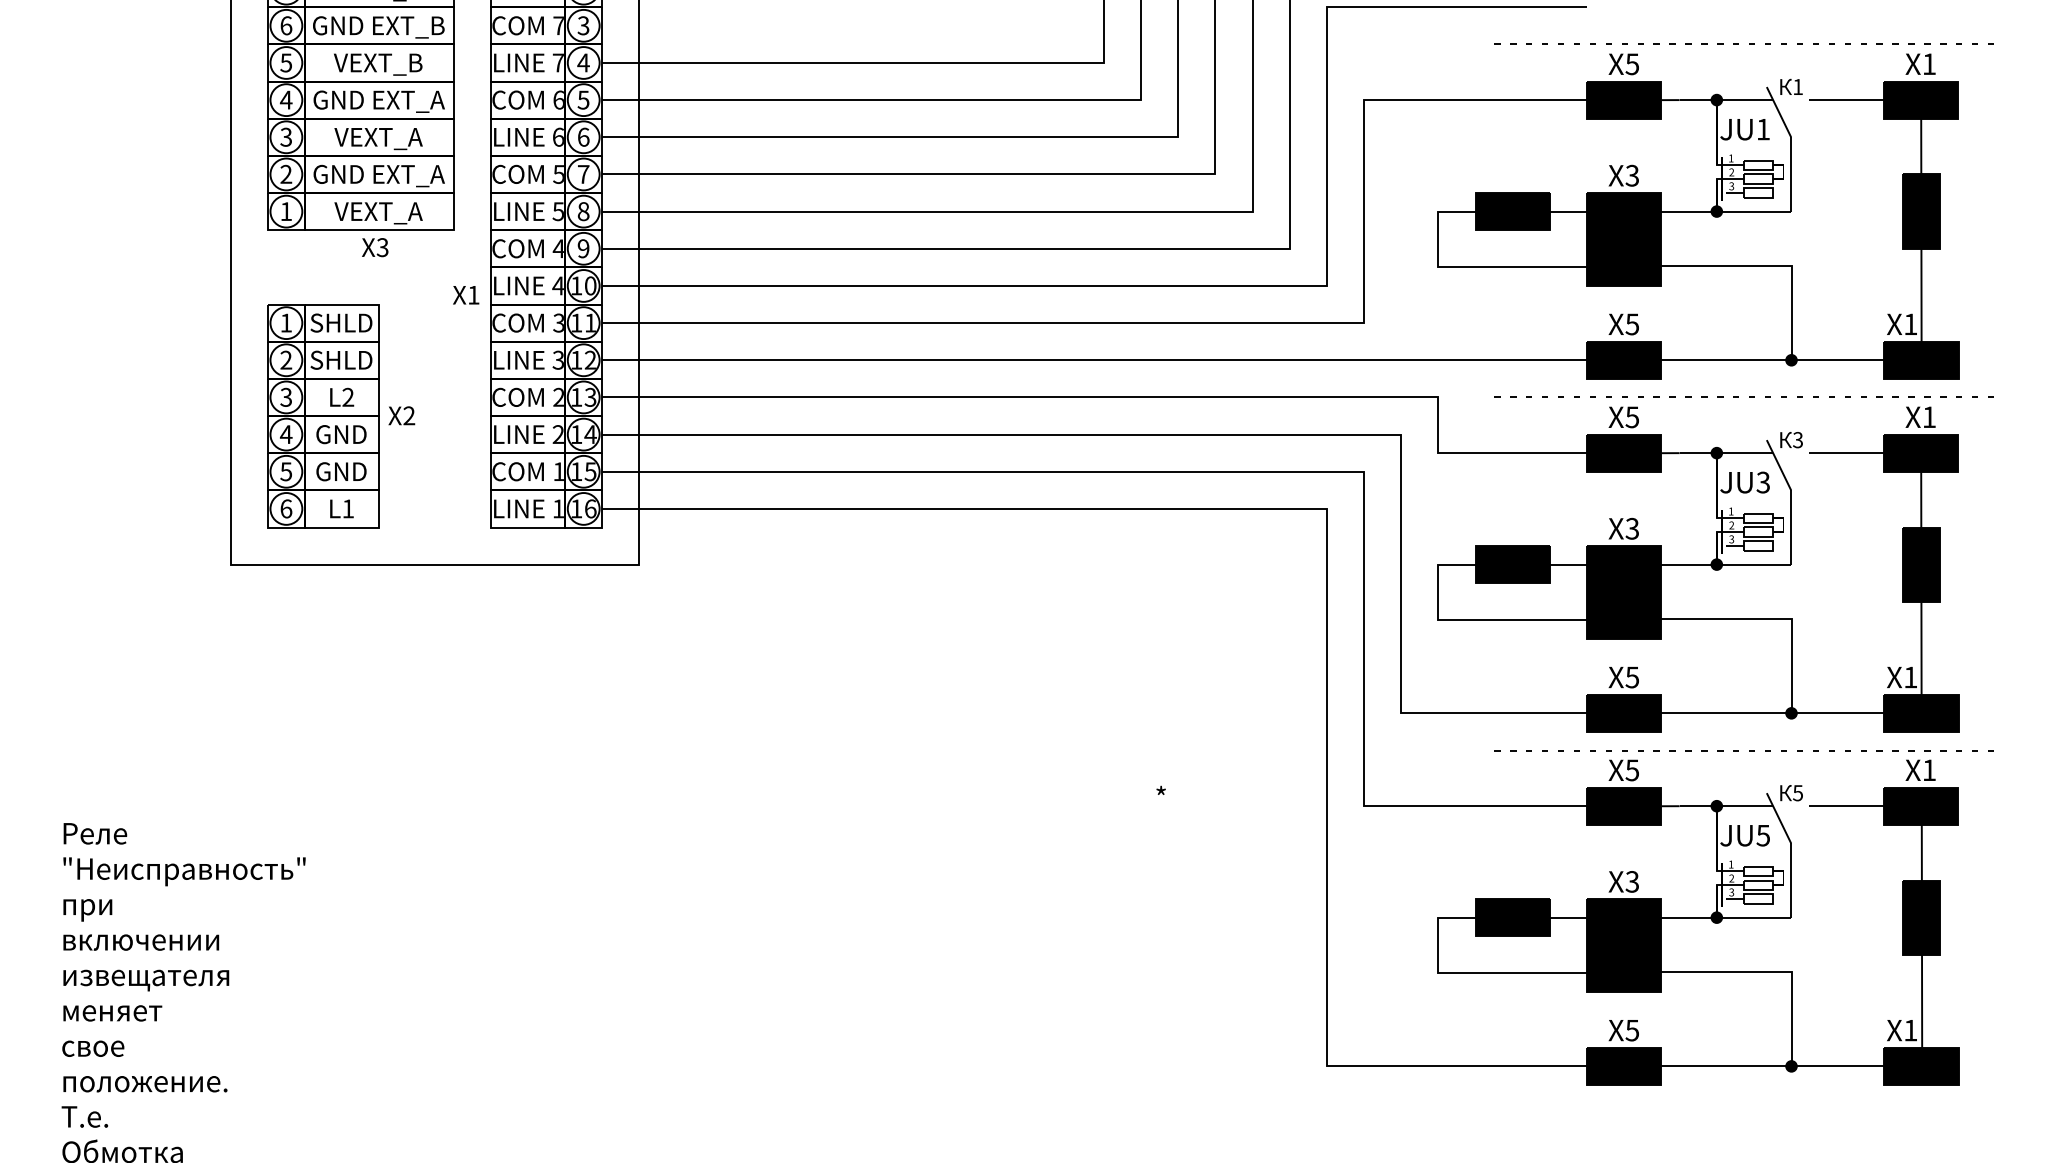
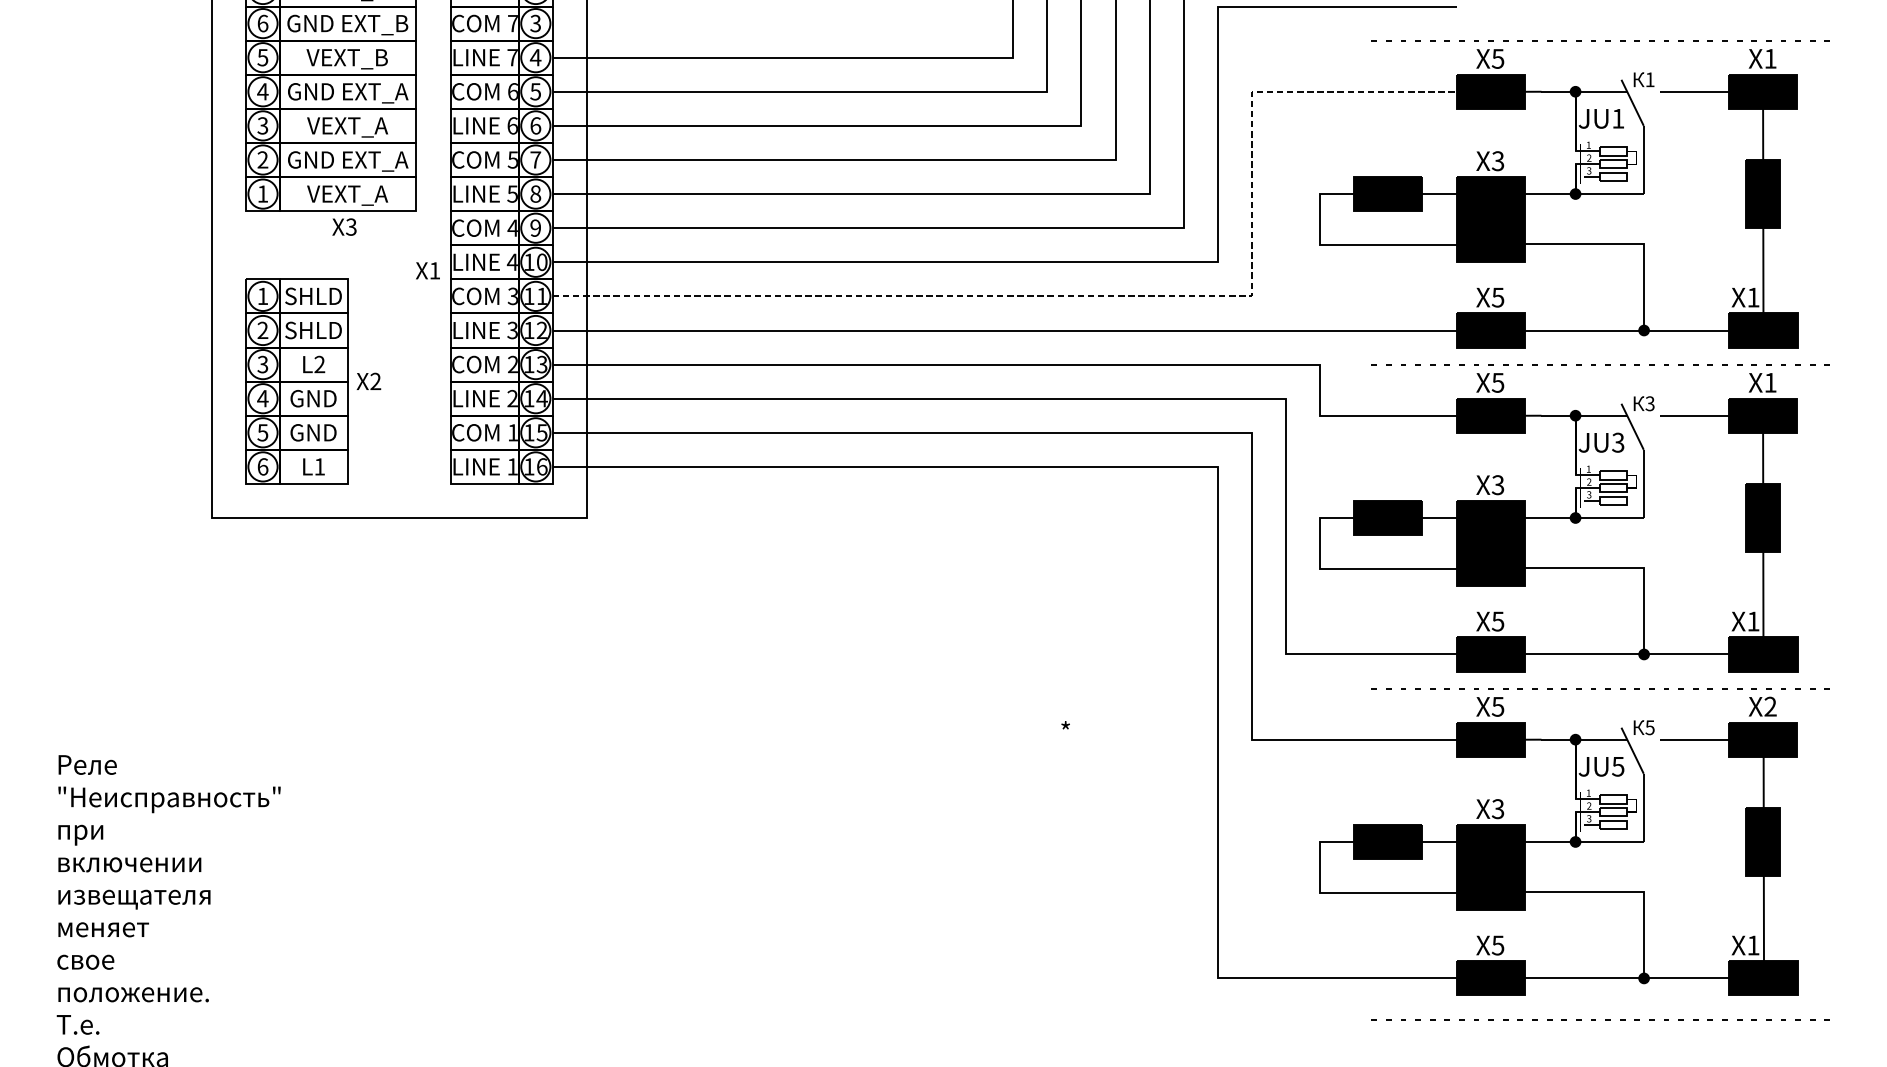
line: (1207, 323) -> (1108, 296), solid -> dashed
text: (1929, 769) -> (1770, 706), X1 -> X2
line: (1738, 1110) -> (1595, 1018), added

